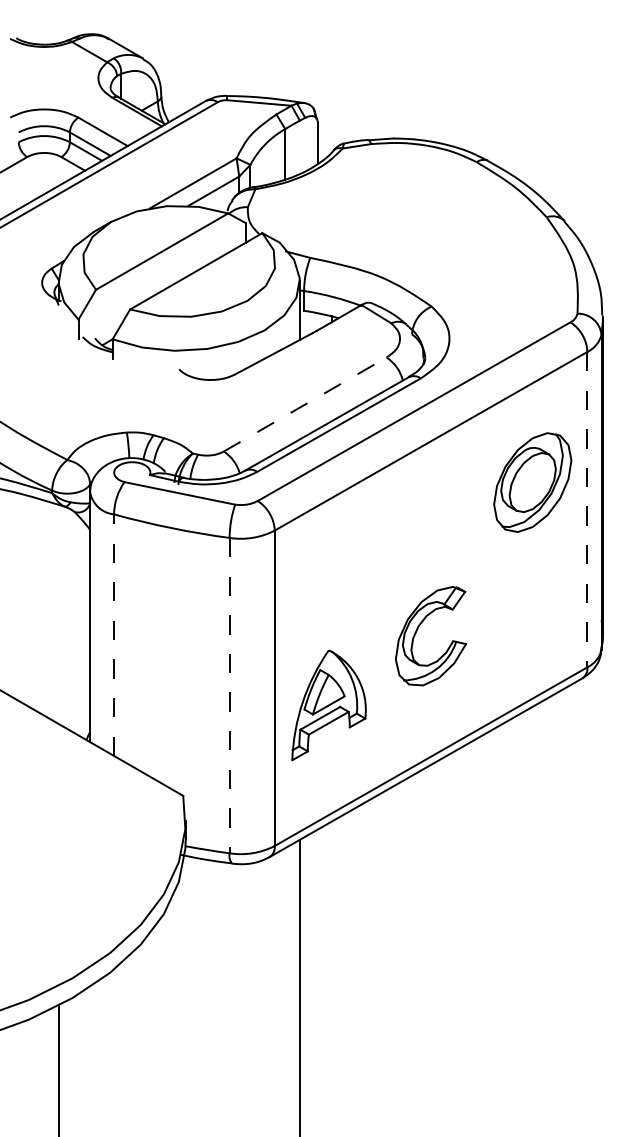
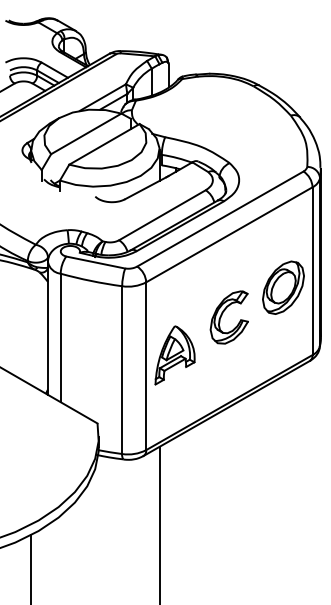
line: (305, 404) -> (162, 215), dashed -> solid
part: (532, 482) -> (283, 287), moved
line: (587, 510) -> (312, 271), dashed -> solid
part: (418, 632) -> (222, 315), moved
line: (113, 634) -> (60, 337), dashed -> solid
line: (230, 696) -> (122, 370), dashed -> solid
part: (327, 705) -> (174, 355), moved

